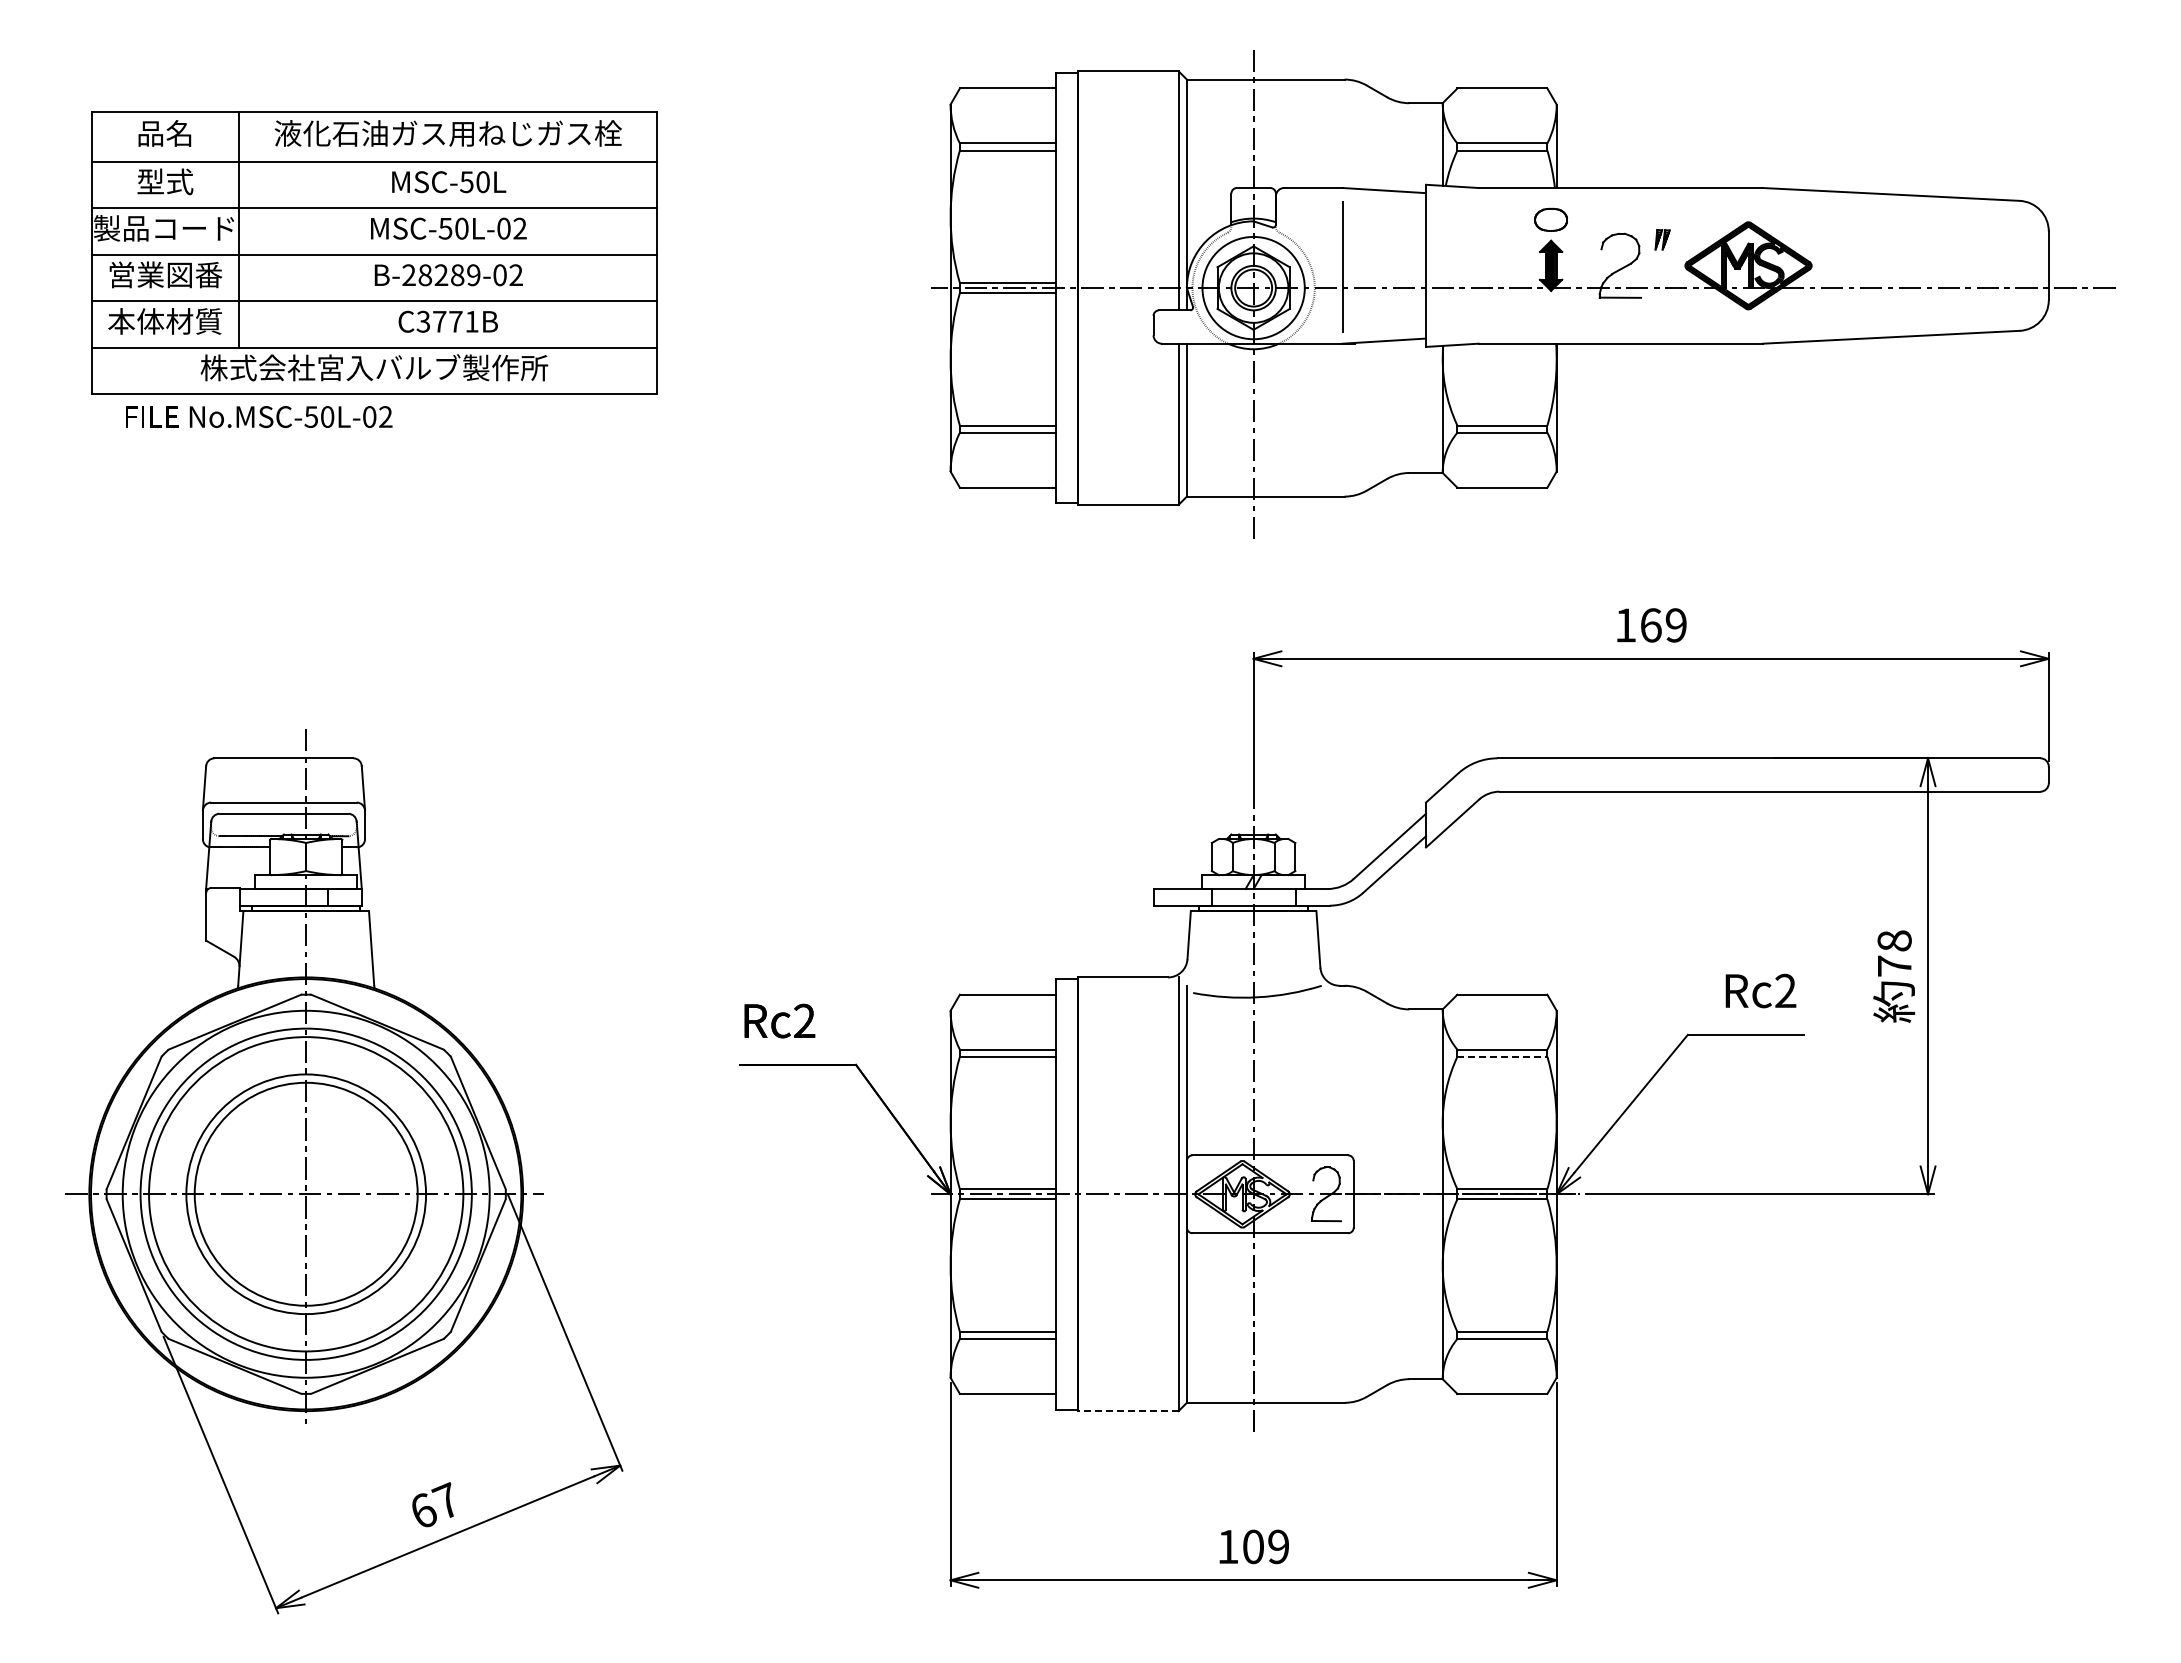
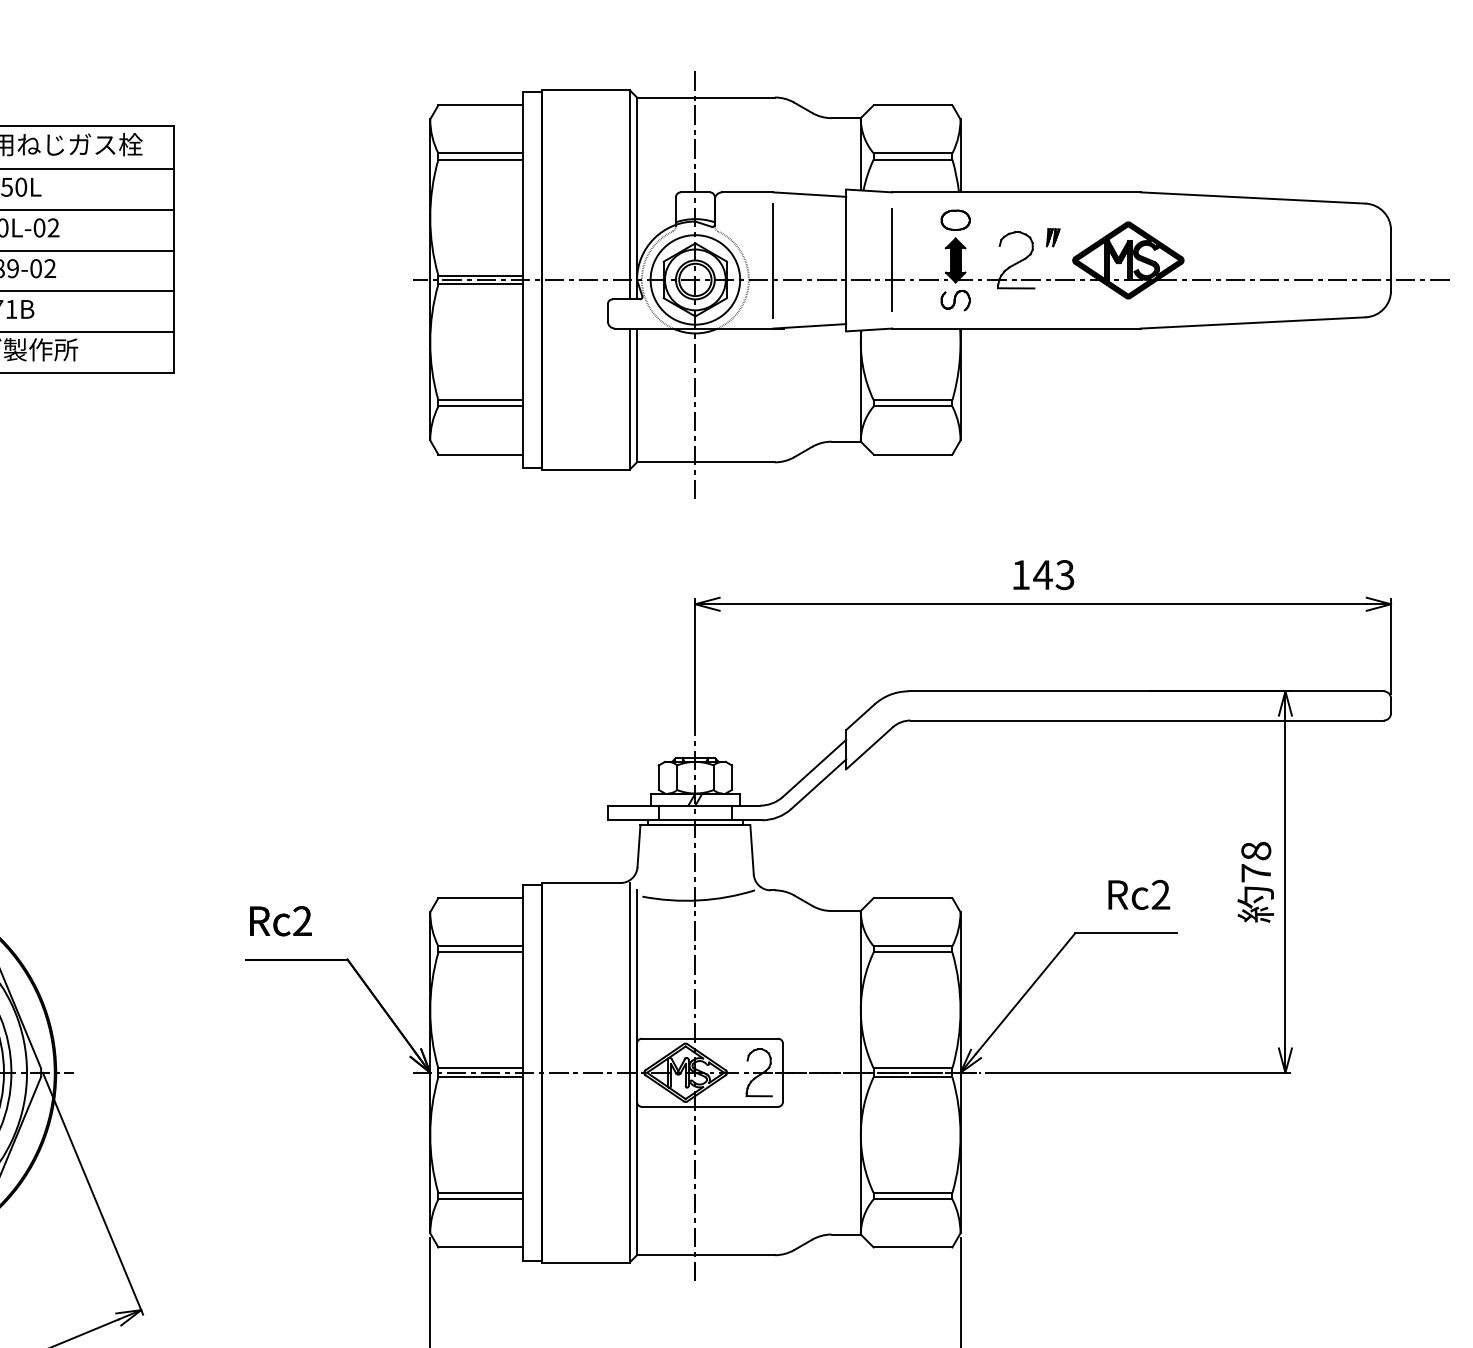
line: (1478, 265) -> (892, 260), added
part: (1550, 311) -> (955, 300), added
text: (1662, 625) -> (1053, 575), 169 -> 143
line: (1502, 1056) -> (913, 952), dashed -> solid
line: (1128, 1411) -> (585, 1262), dashed -> solid

